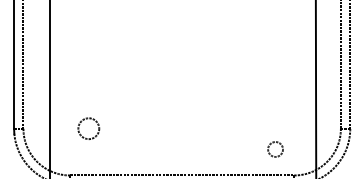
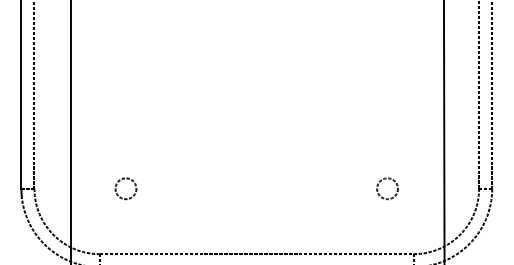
circle: (88, 128) -> (125, 188), size x0.71
circle: (275, 149) -> (387, 188), moved

